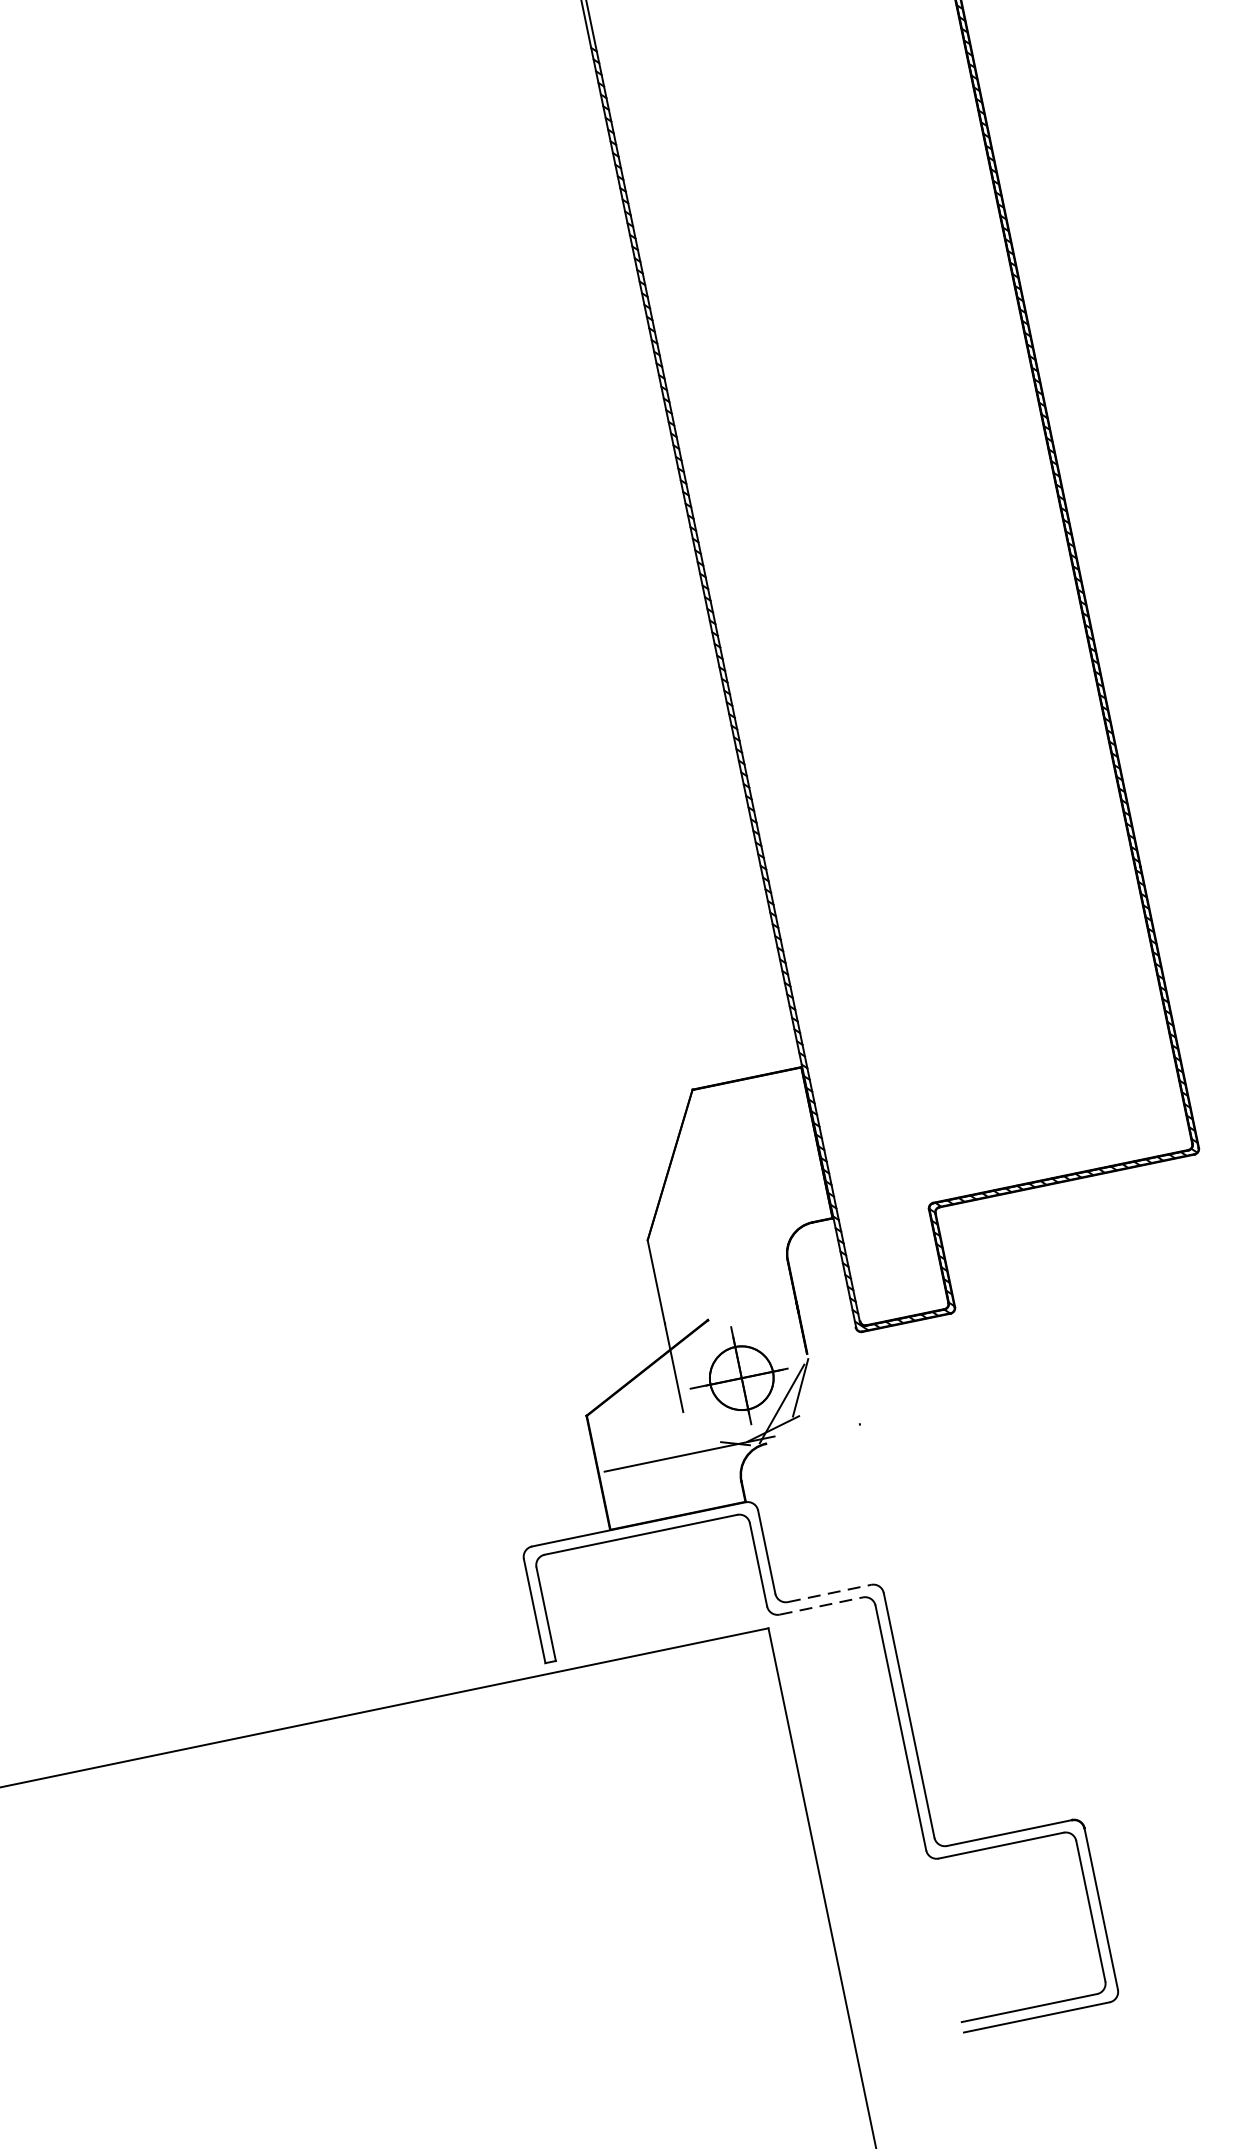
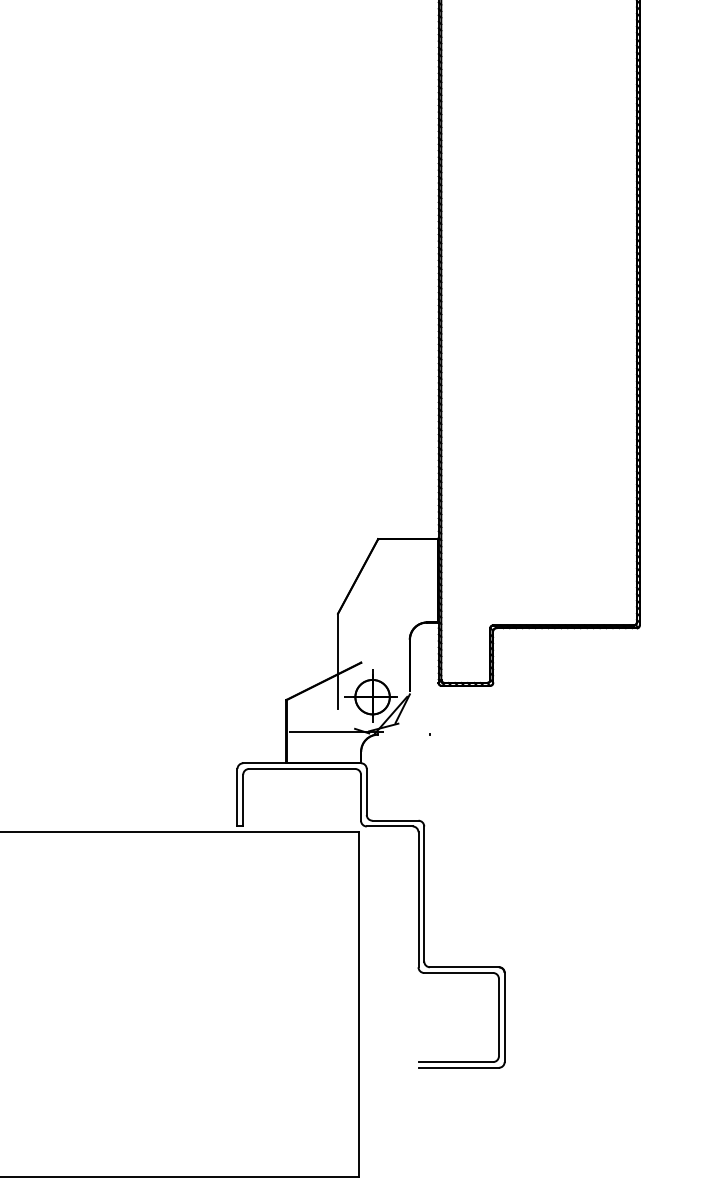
line: (829, 1593) -> (395, 820), dashed -> solid
line: (820, 1606) -> (389, 826), dashed -> solid

